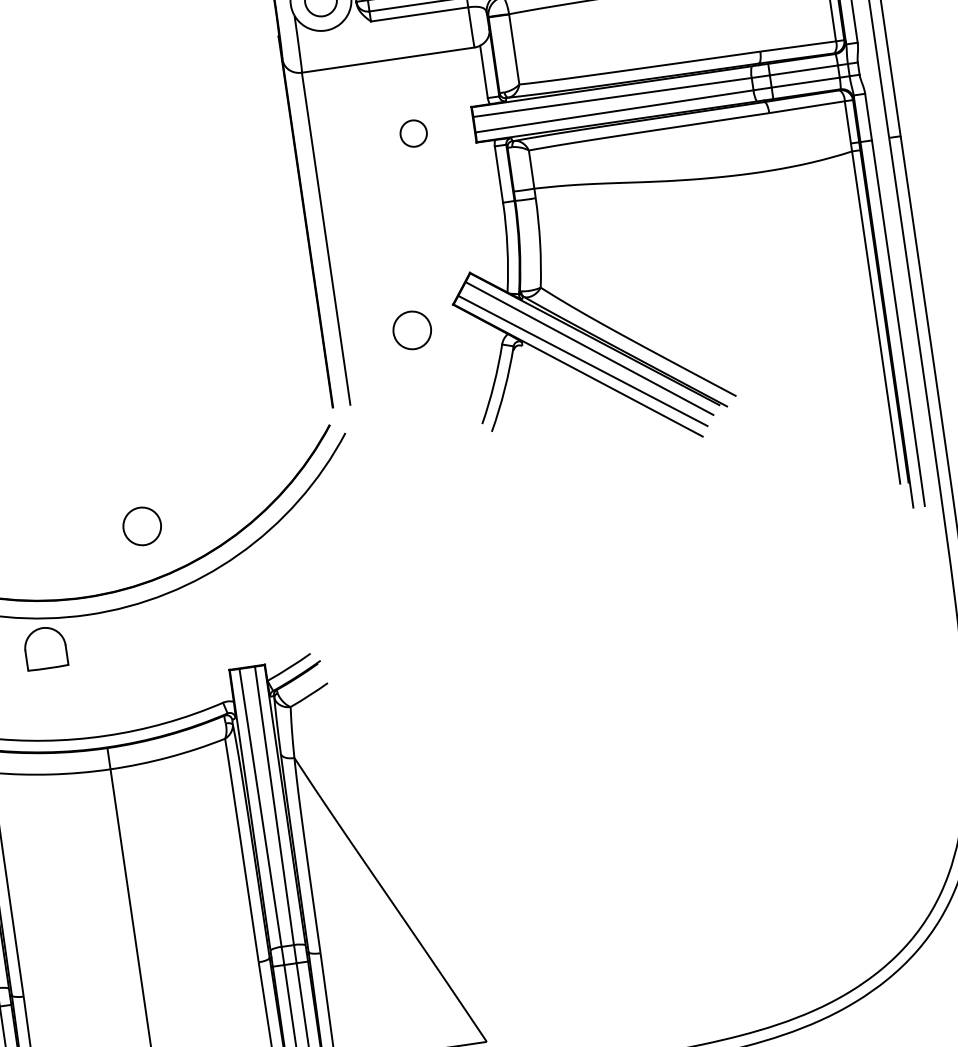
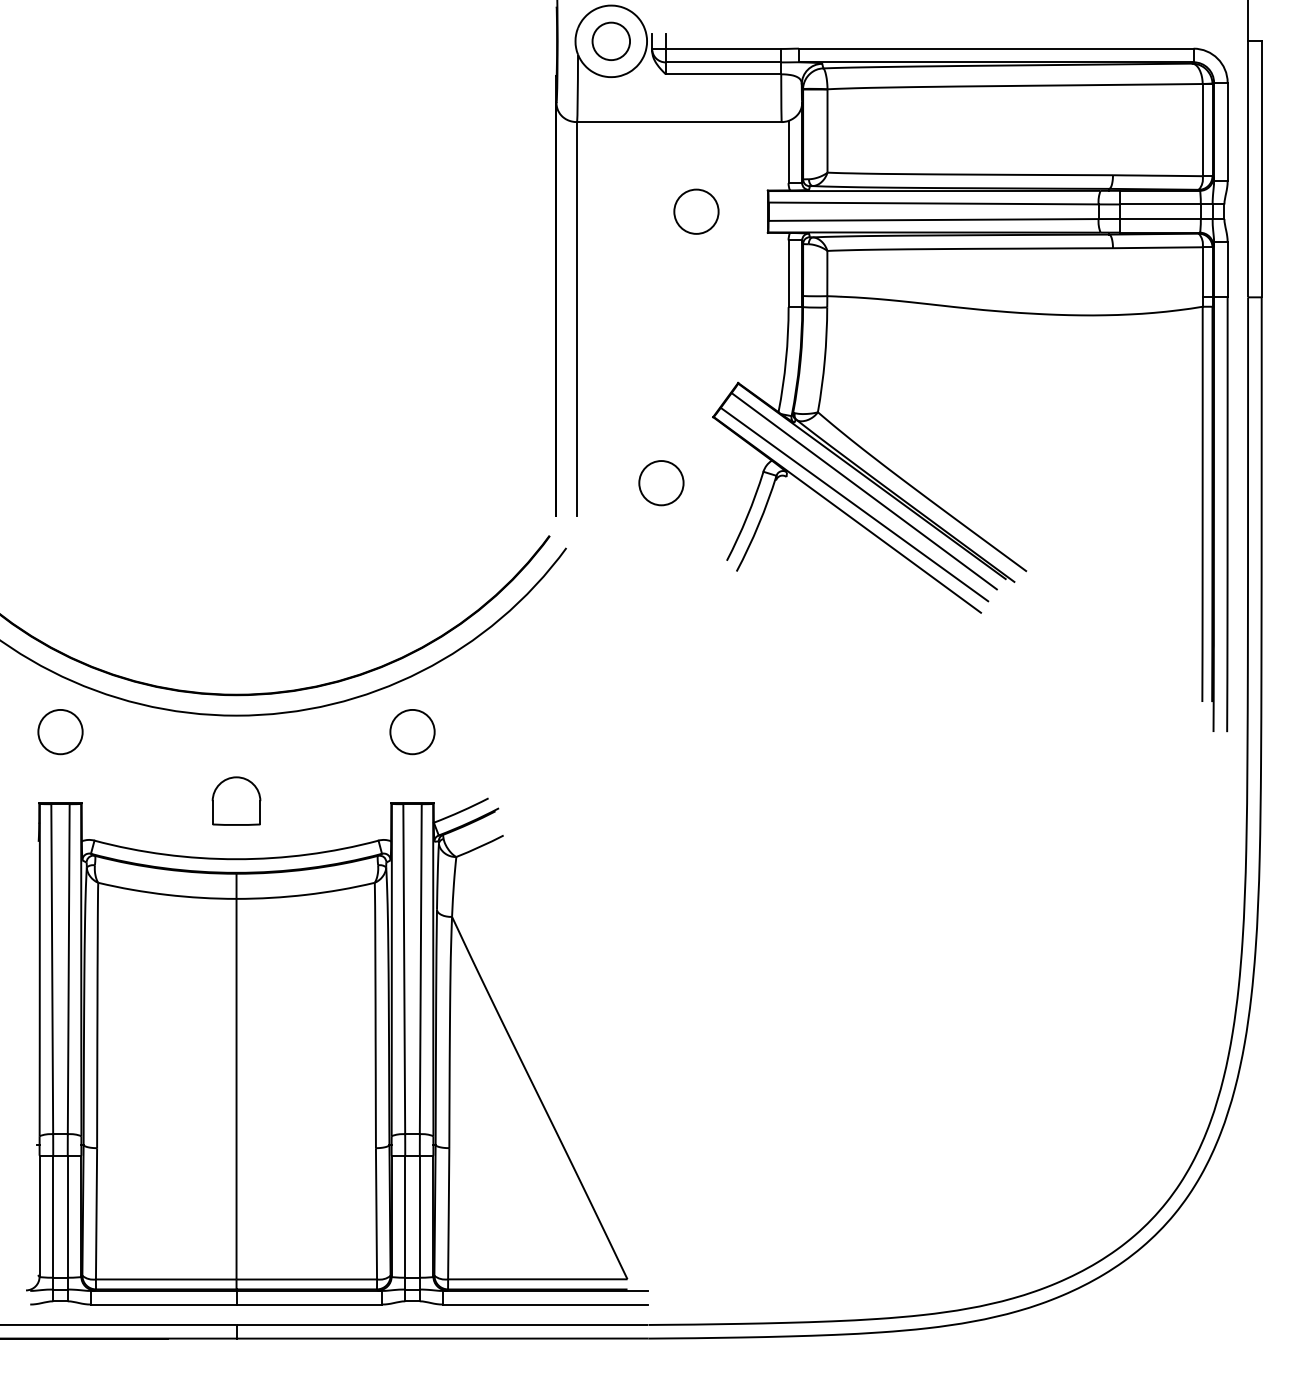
circle: (413, 133) -> (696, 211), size x1.43
circle: (412, 330) -> (661, 483), moved
circle: (142, 526) -> (412, 732), moved
part: (45, 647) -> (236, 800), moved

